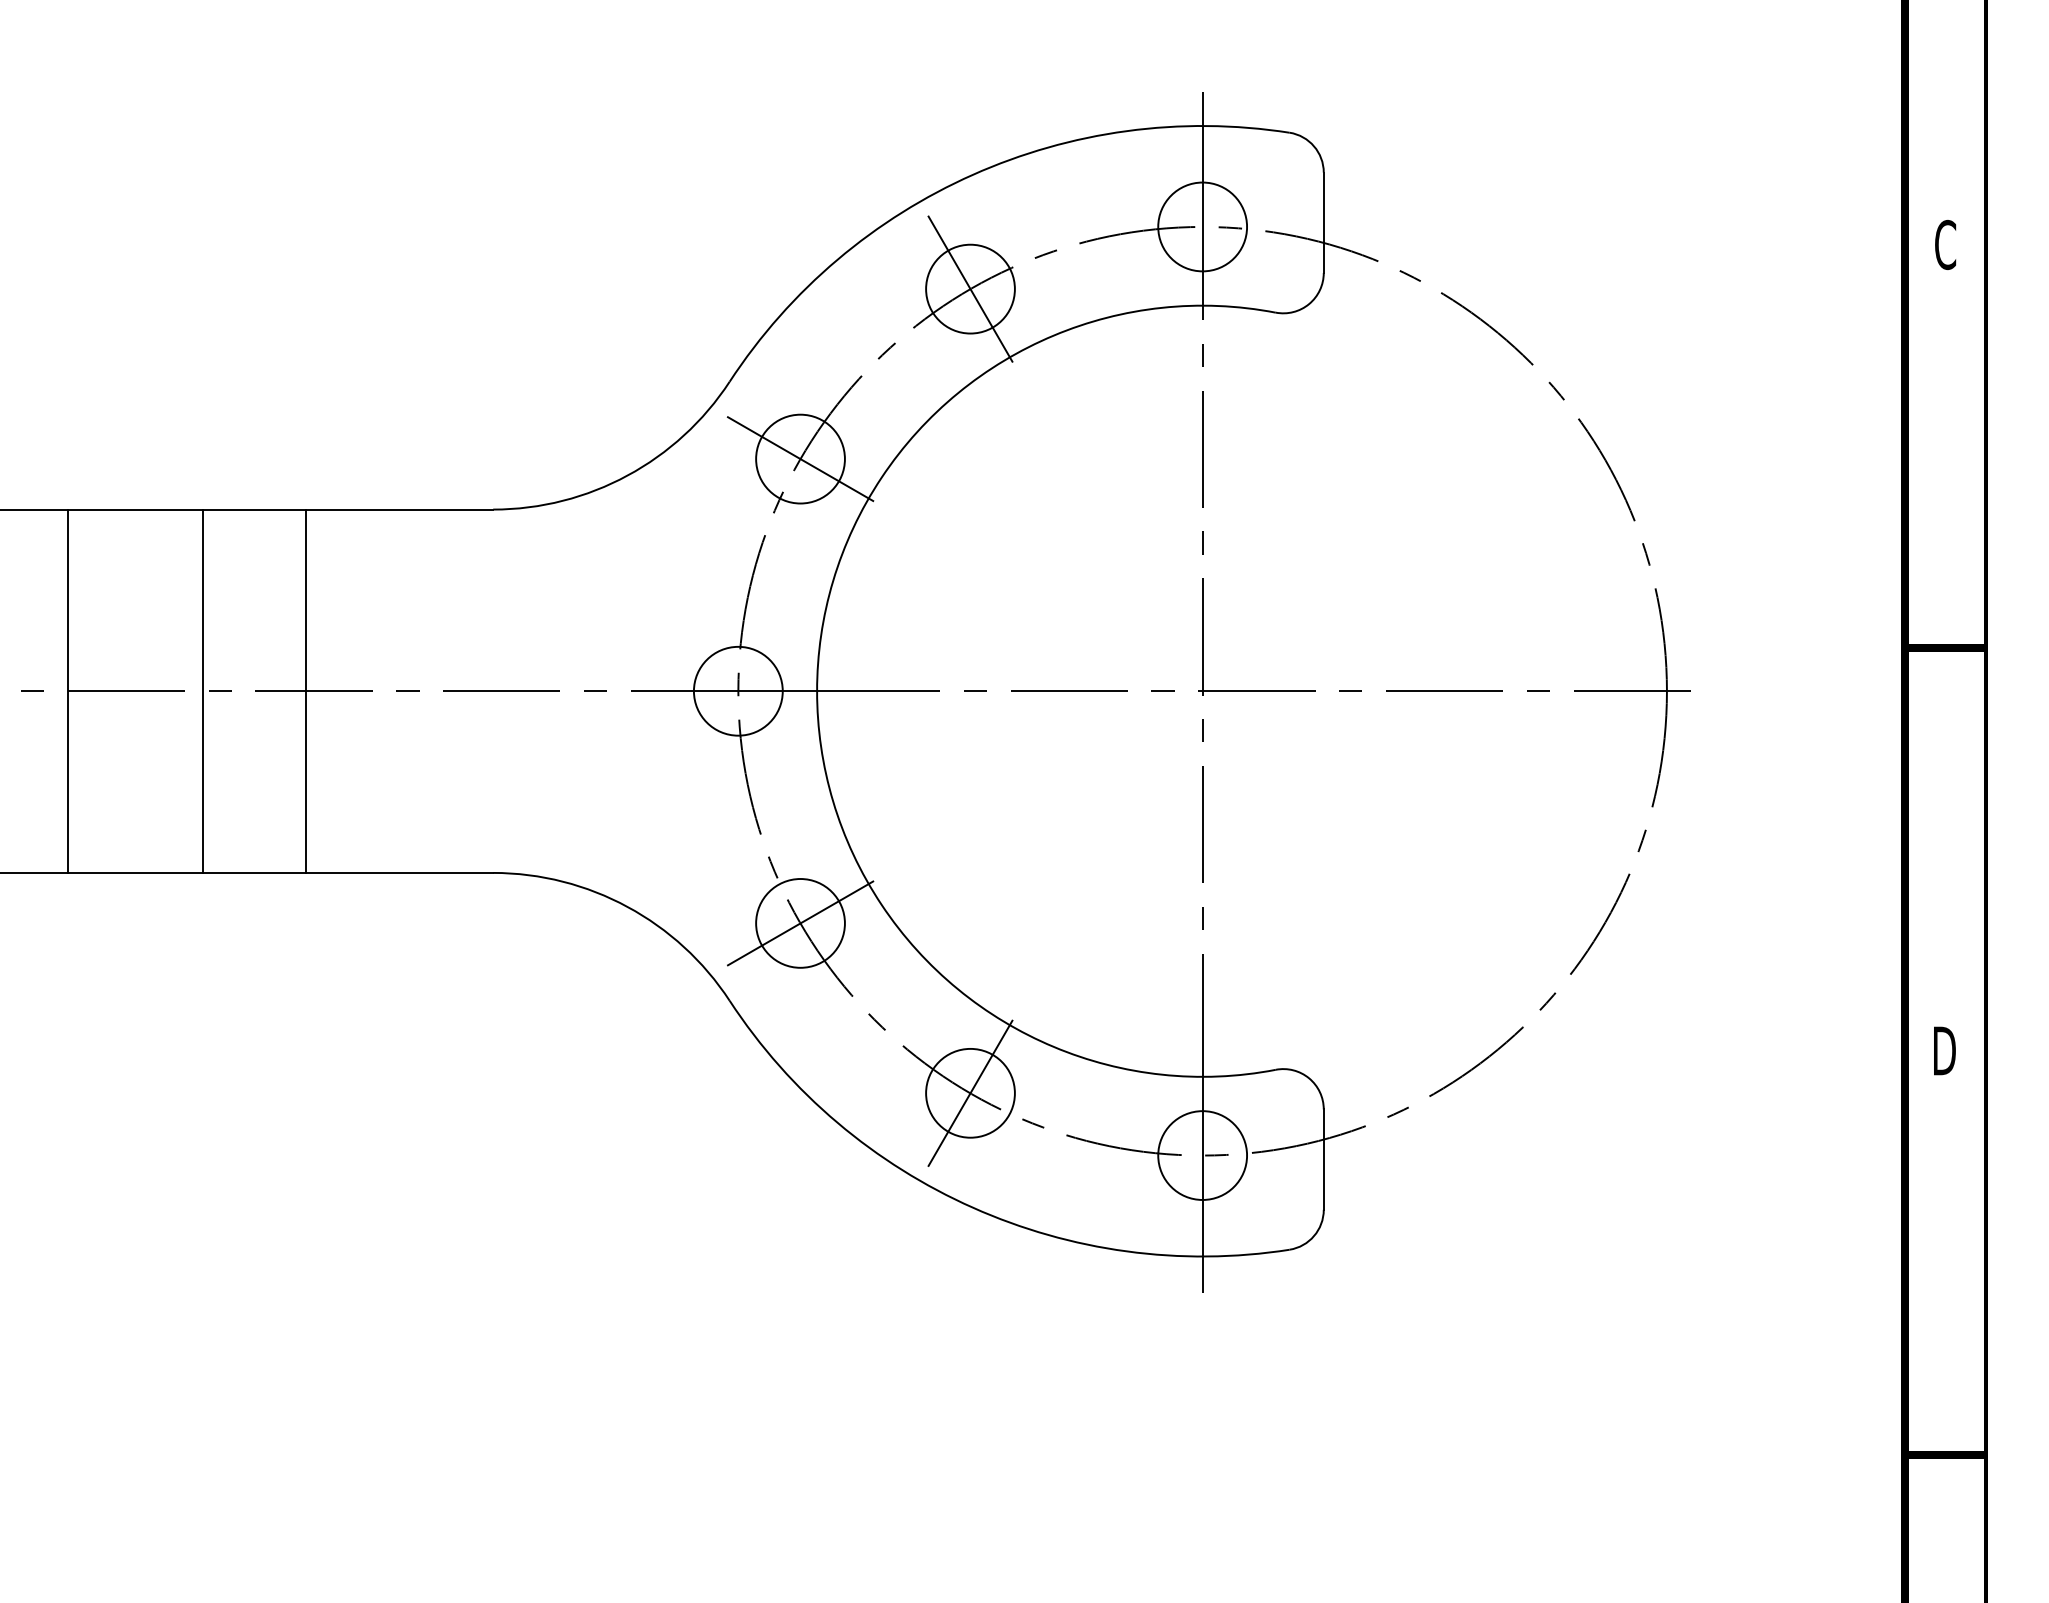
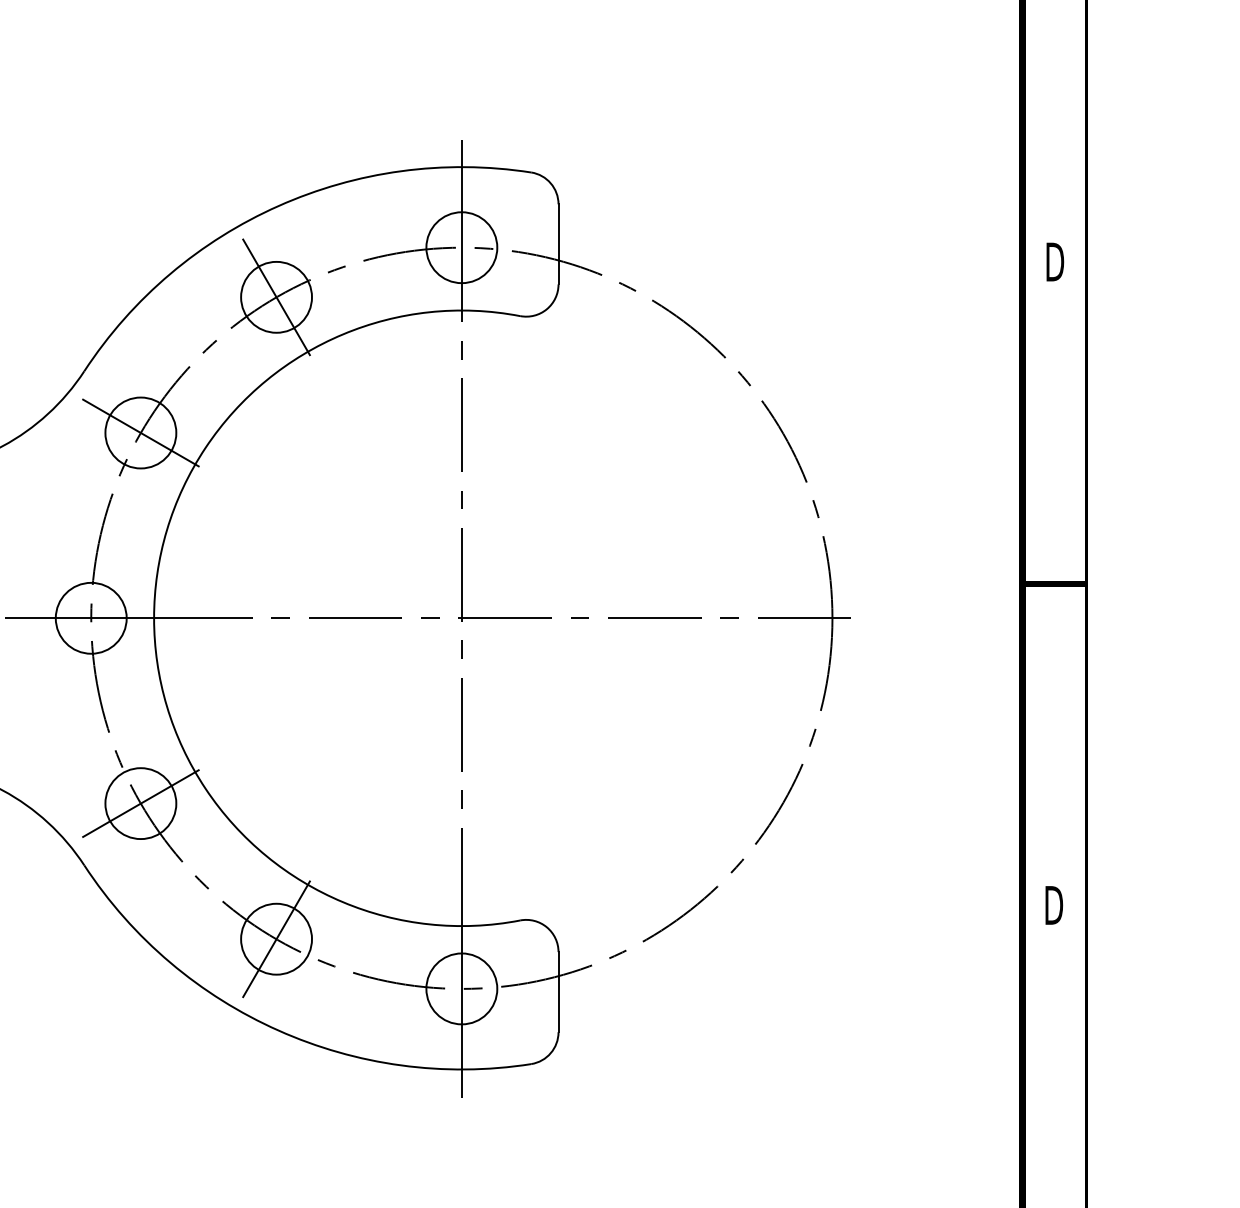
text: (1946, 244) -> (1055, 261), C -> D

